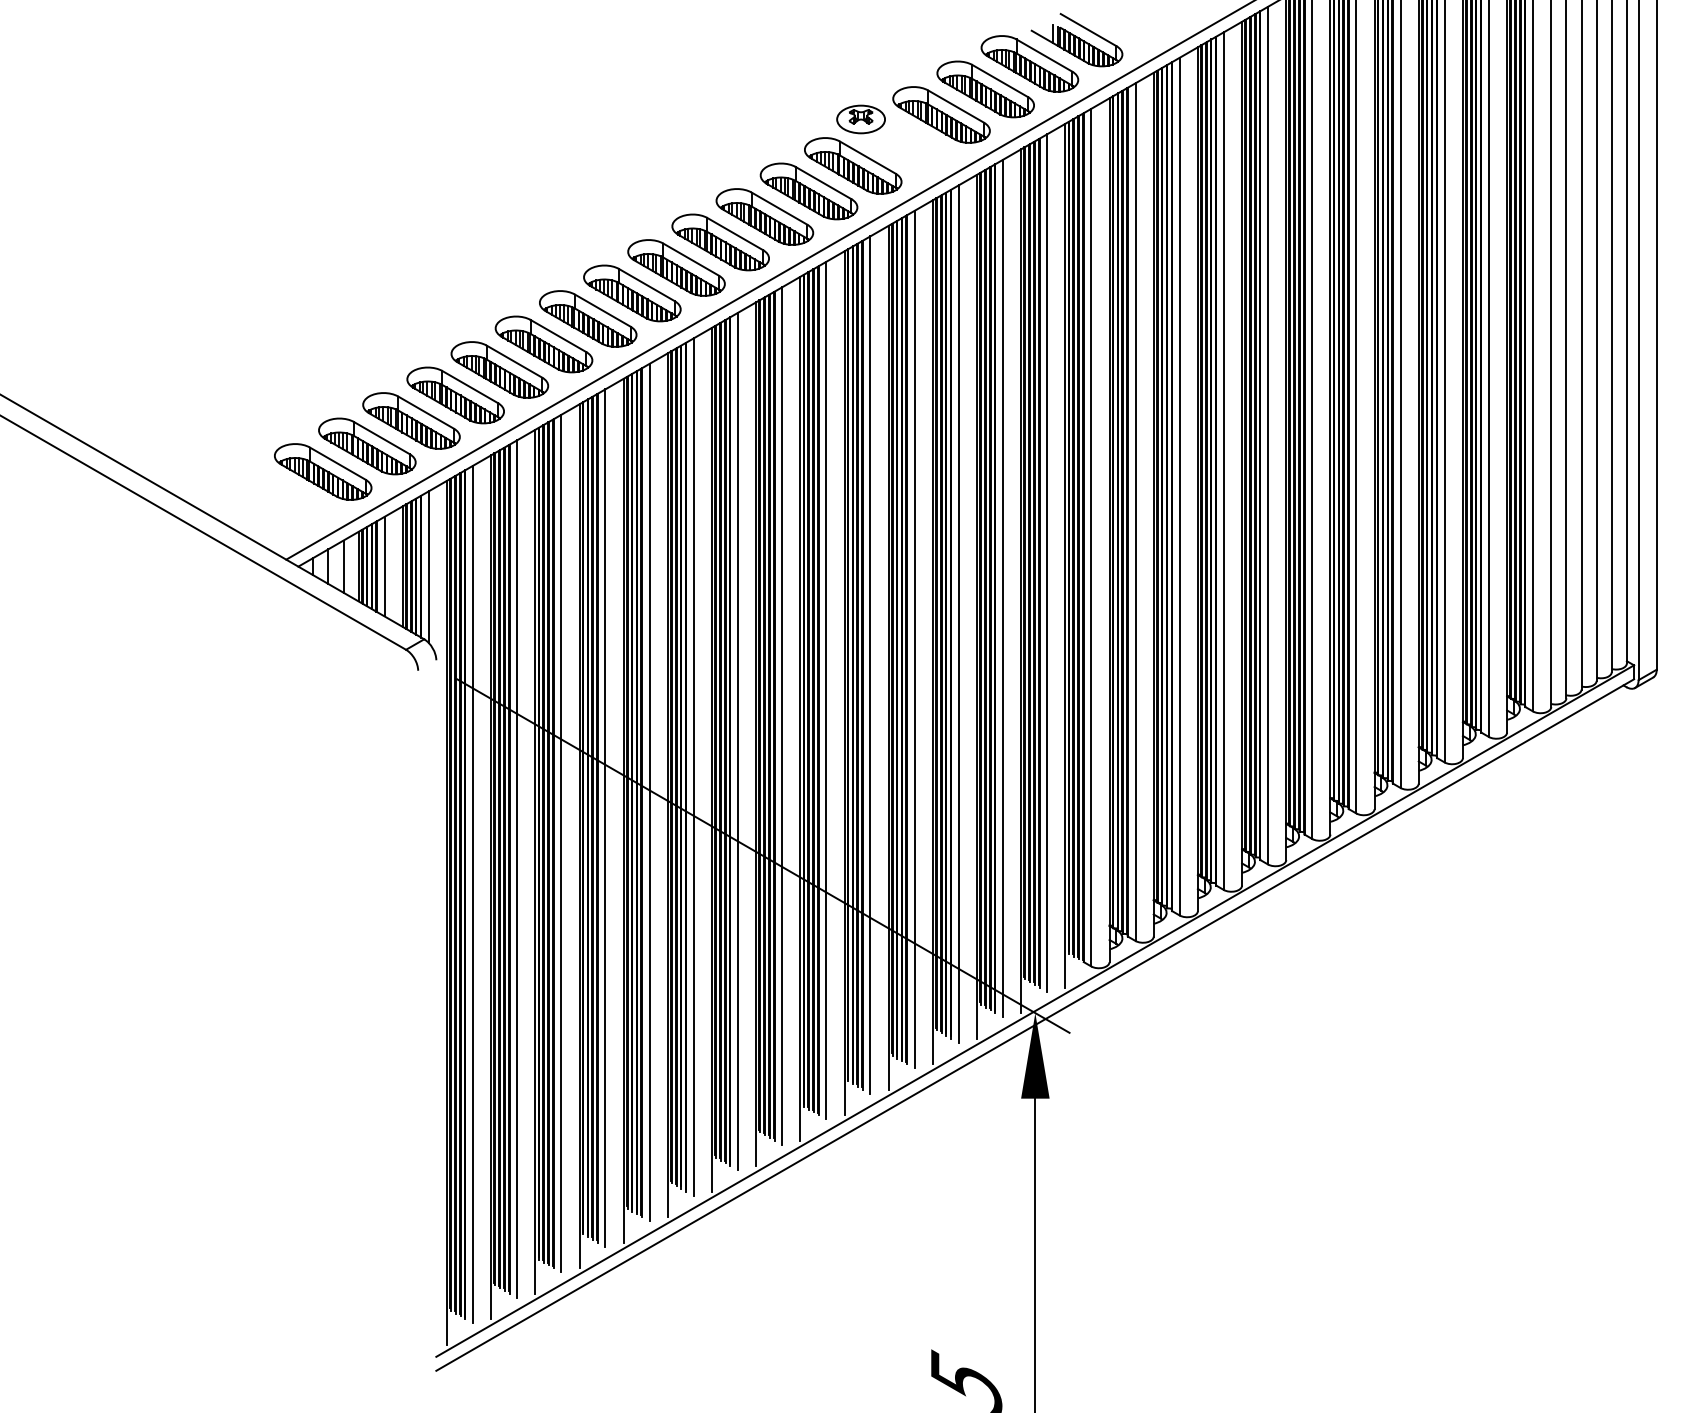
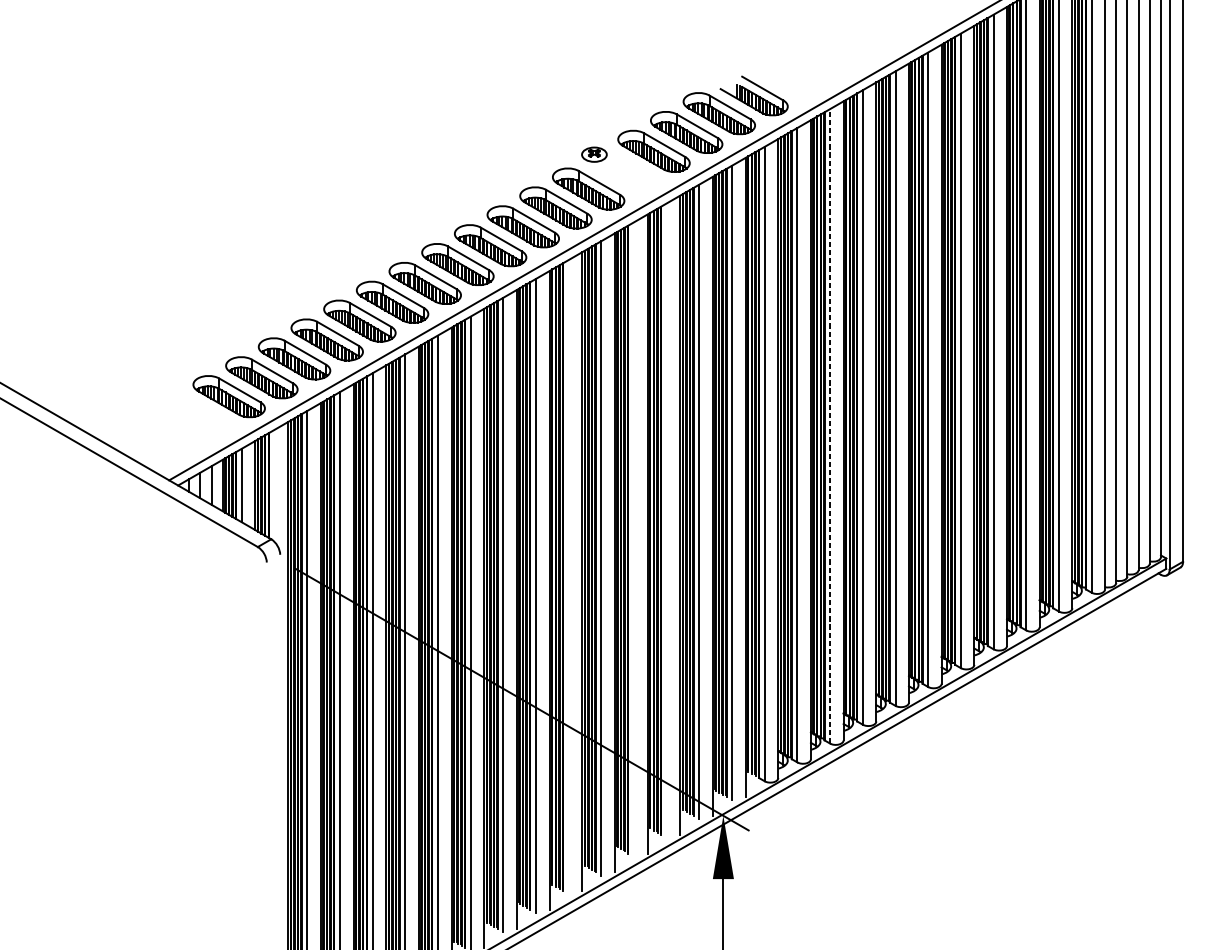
part: (860, 119) -> (594, 154), size x0.7
part: (323, 471) -> (196, 415), removed
line: (1179, 486) -> (830, 426), solid -> dashed
line: (428, 566) -> (274, 485), removed
line: (958, 613) -> (666, 520), removed
line: (914, 639) -> (633, 539), removed
line: (826, 690) -> (568, 577), removed

